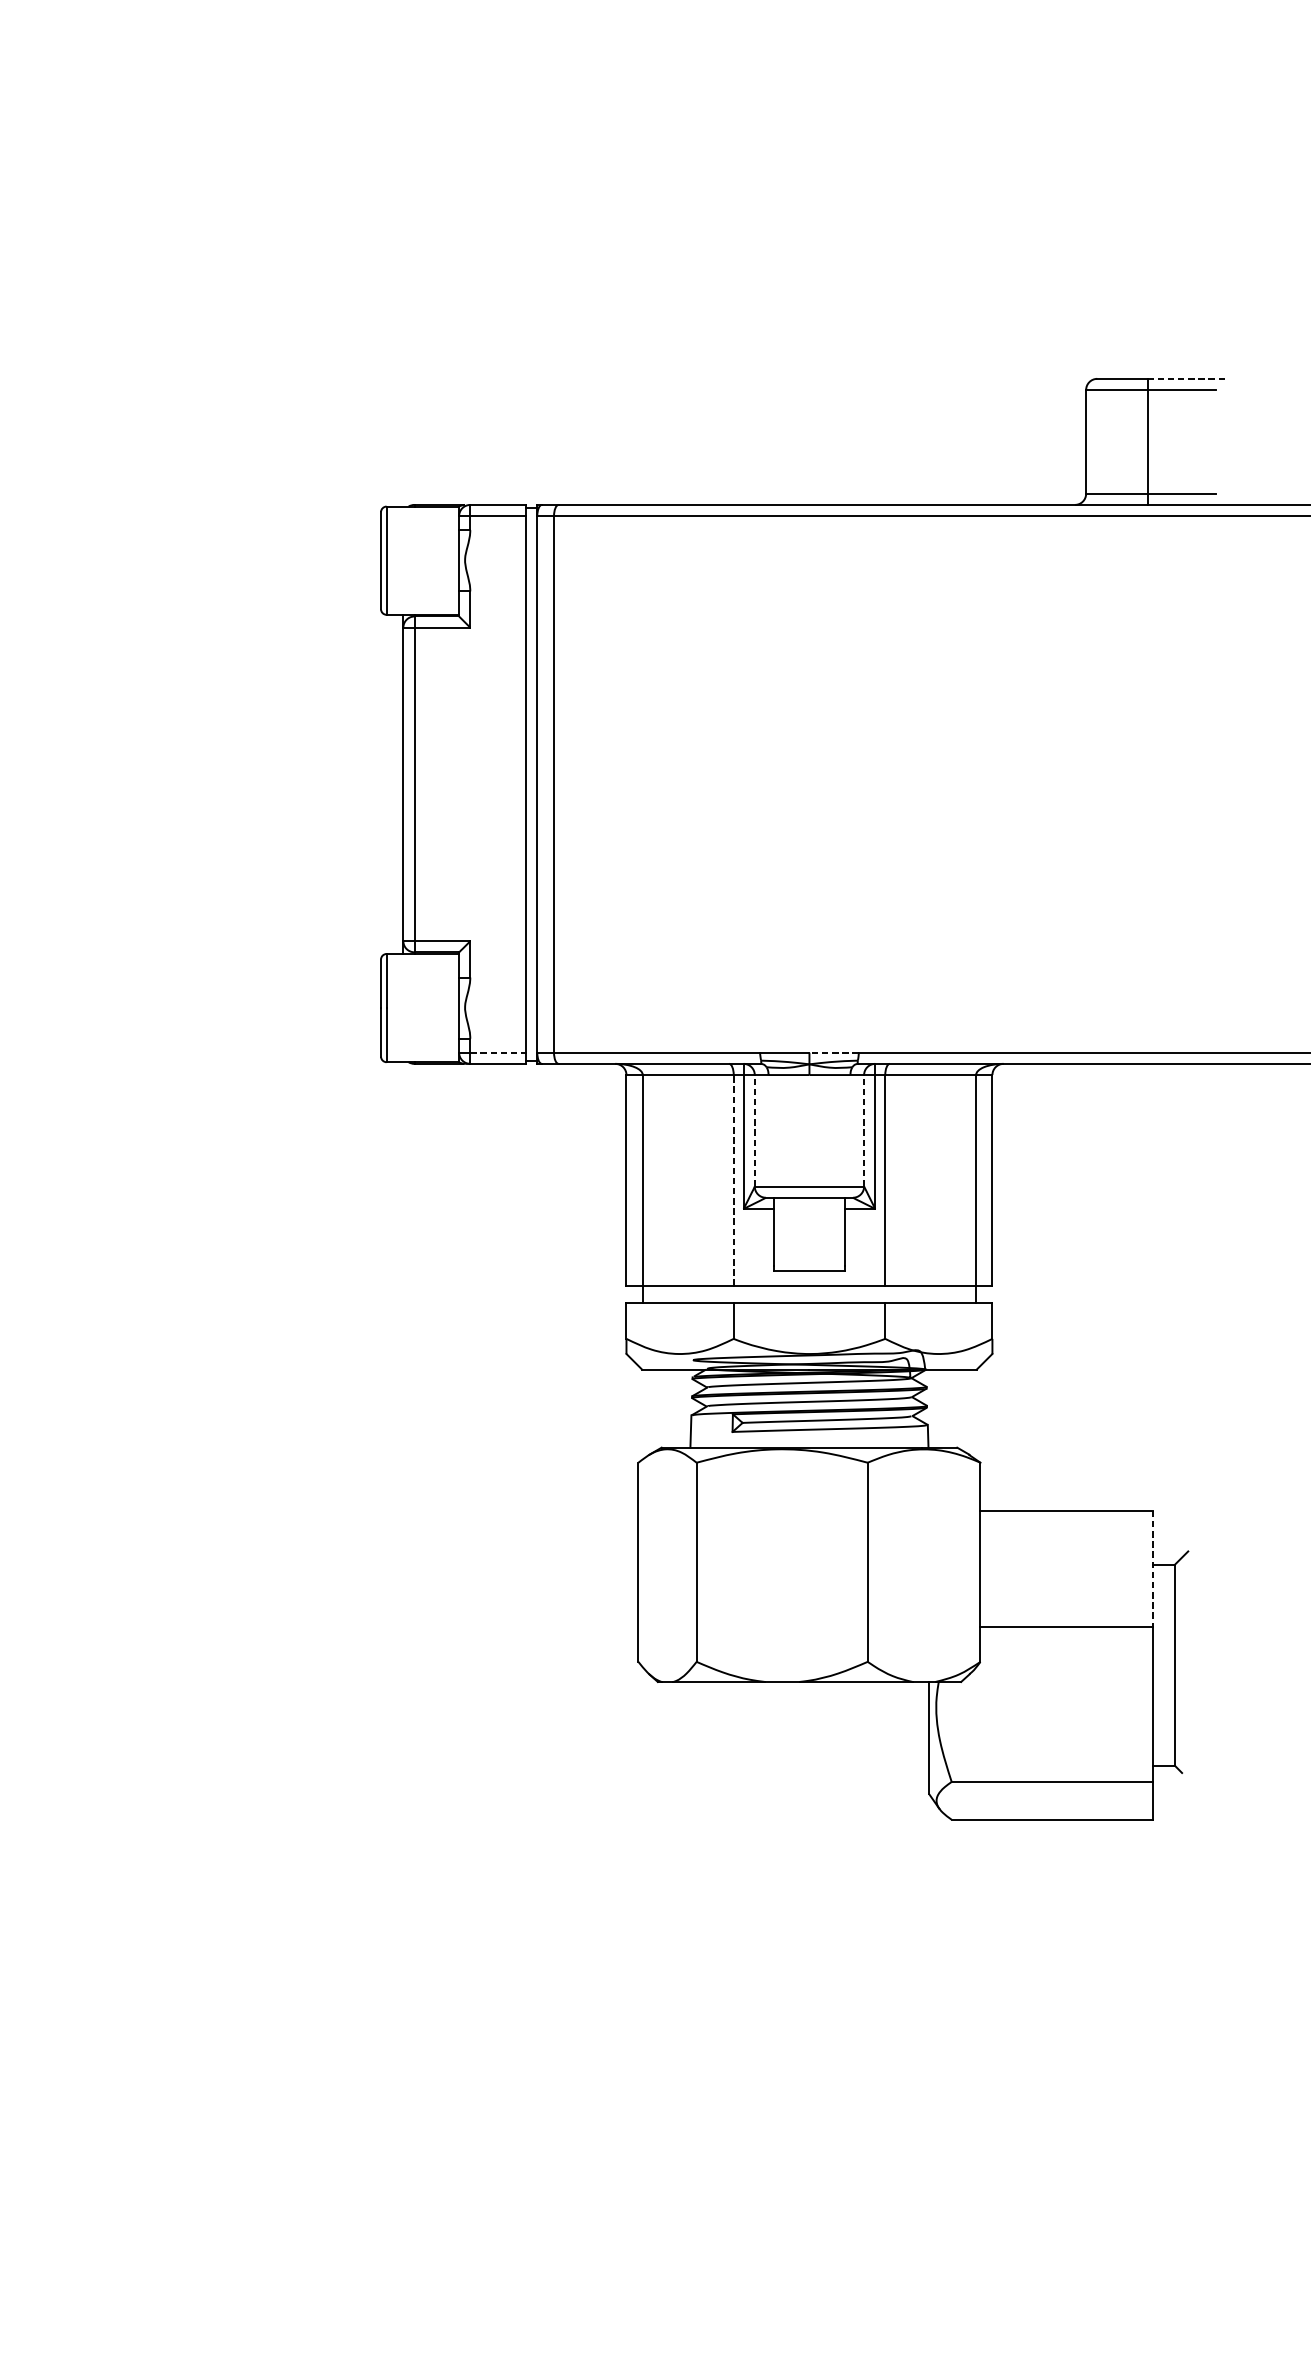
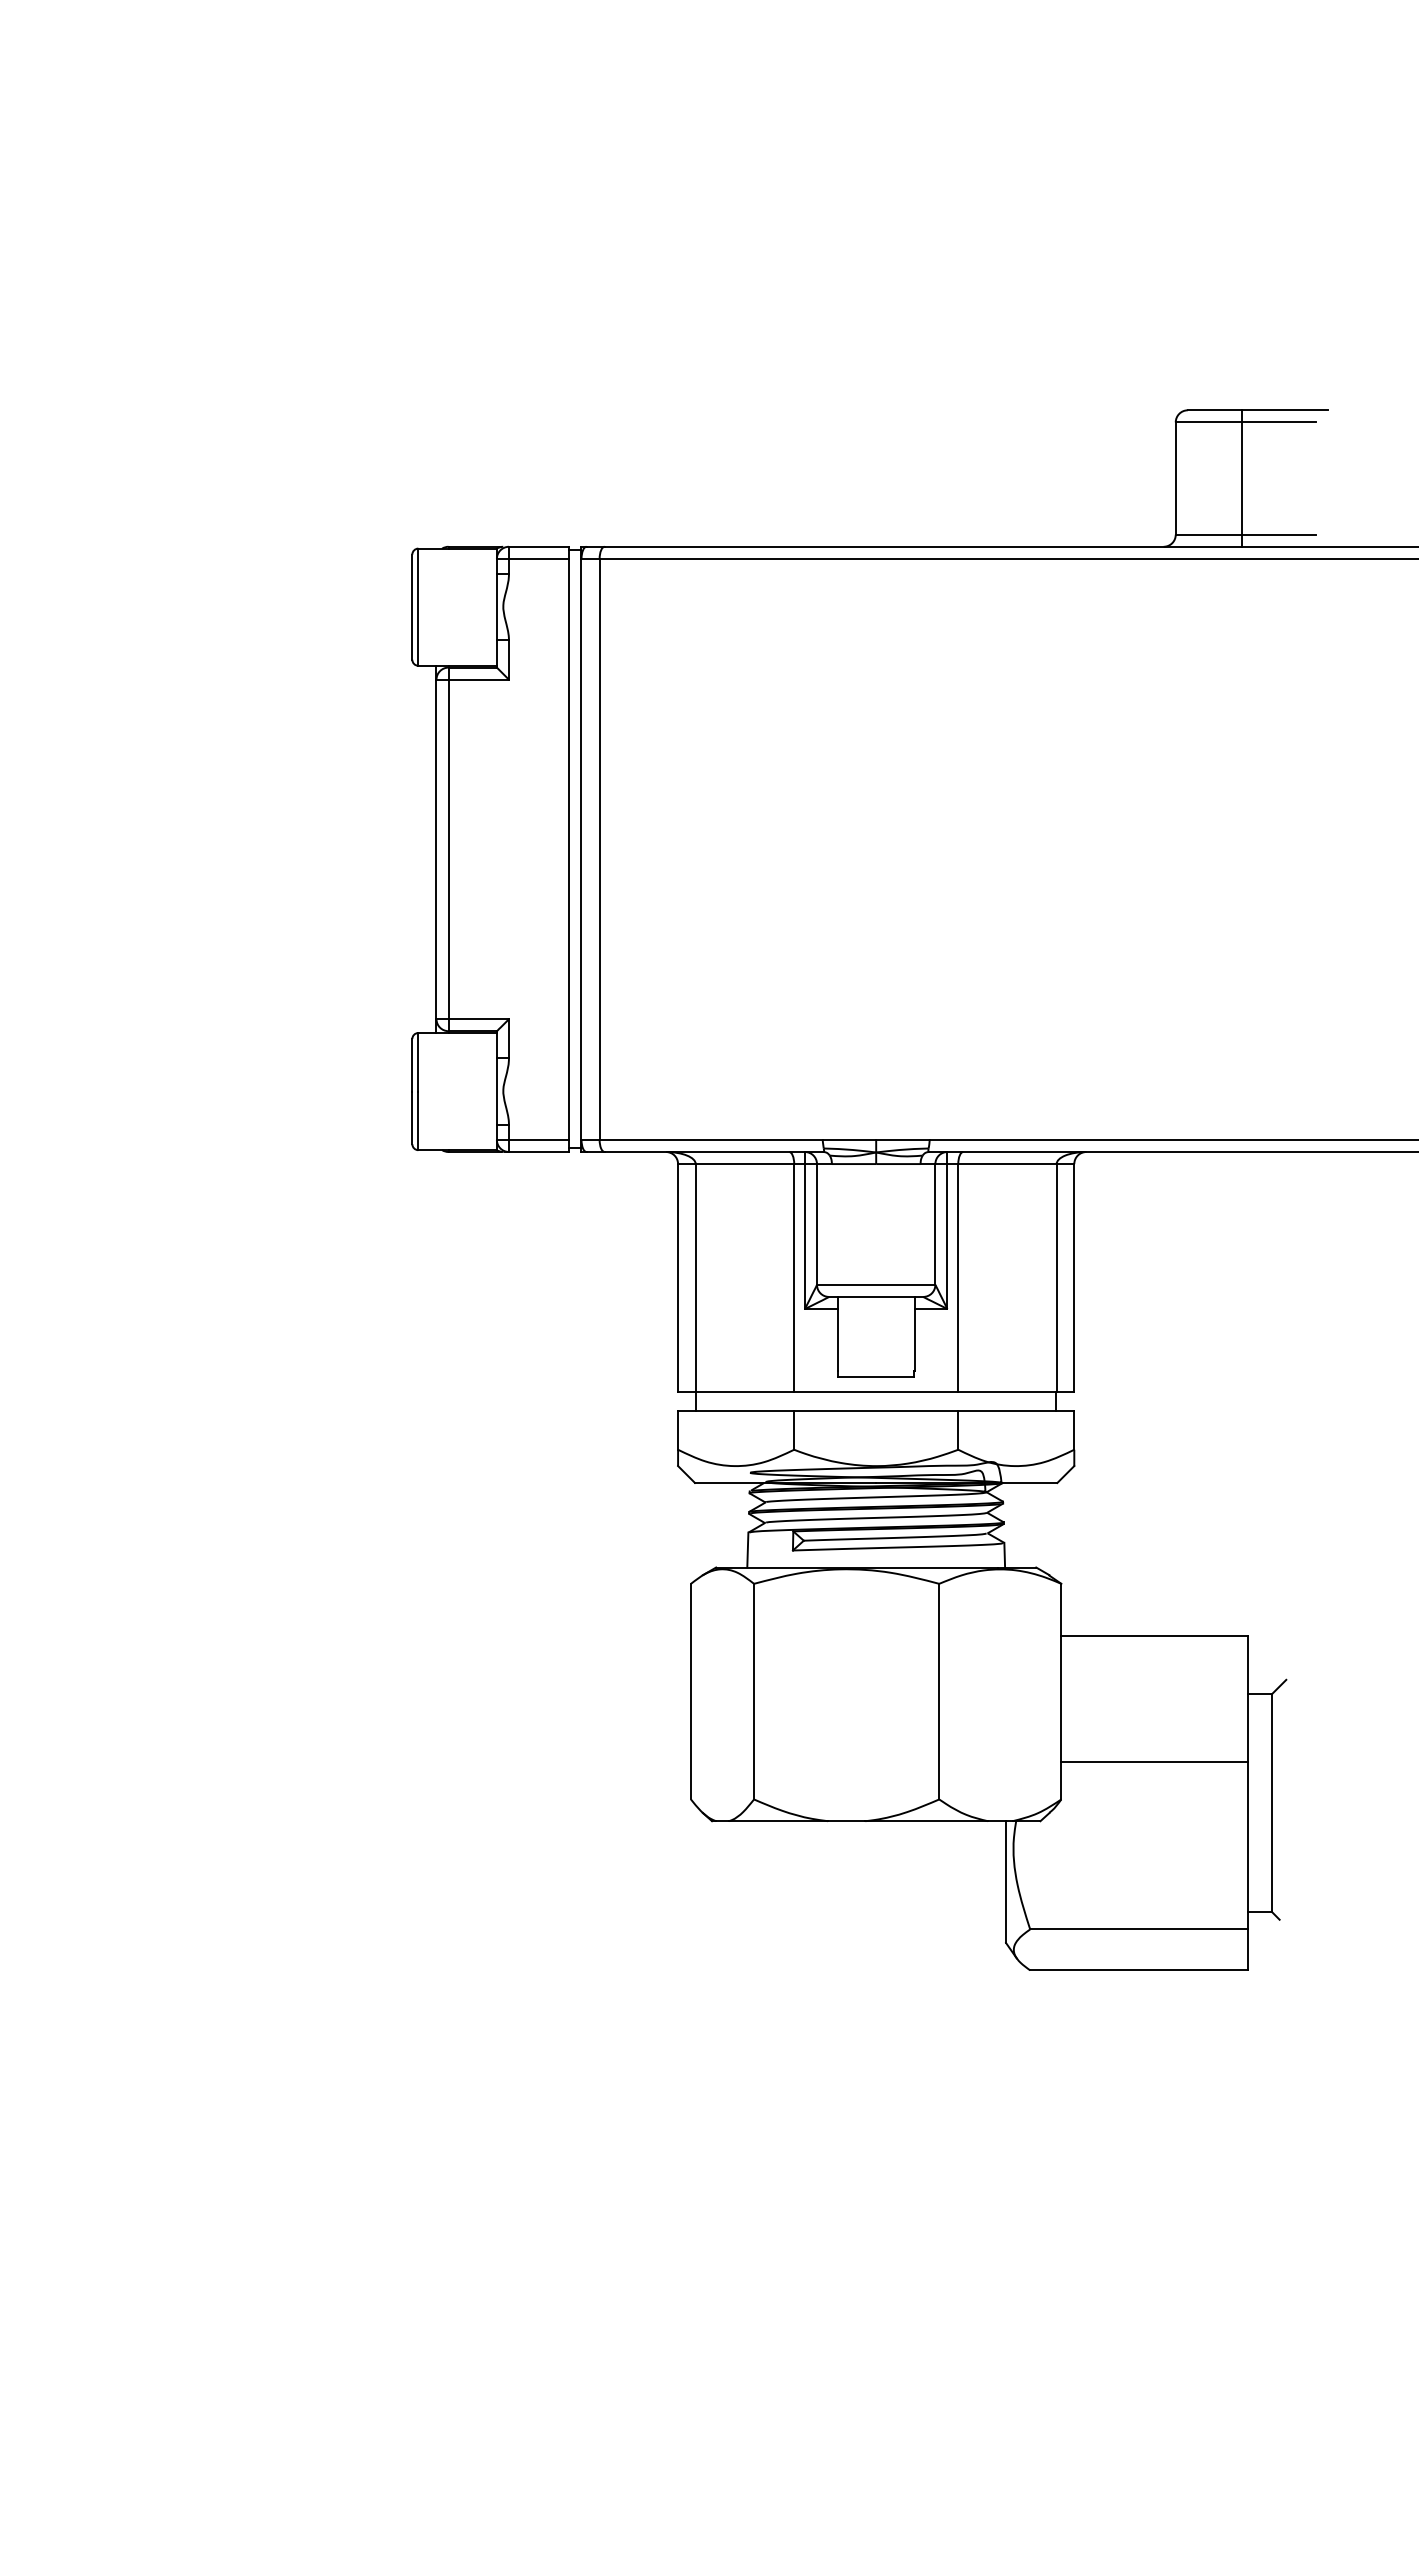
line: (1187, 379) -> (1285, 410), dashed -> solid
line: (498, 1052) -> (539, 1139), dashed -> solid
line: (833, 1052) -> (902, 1139), dashed -> solid
line: (755, 1129) -> (817, 1223), dashed -> solid
line: (864, 1129) -> (935, 1223), dashed -> solid
line: (734, 1179) -> (794, 1277), dashed -> solid
line: (1152, 1569) -> (1247, 1699), dashed -> solid

